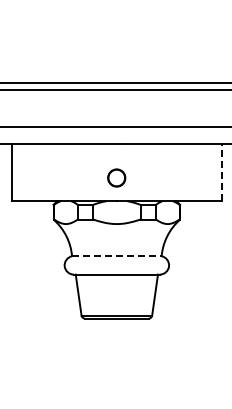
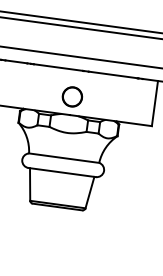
line: (221, 172) -> (154, 103), dashed -> solid
part: (116, 177) -> (72, 96), size x1.43
line: (116, 256) -> (63, 158), dashed -> solid

